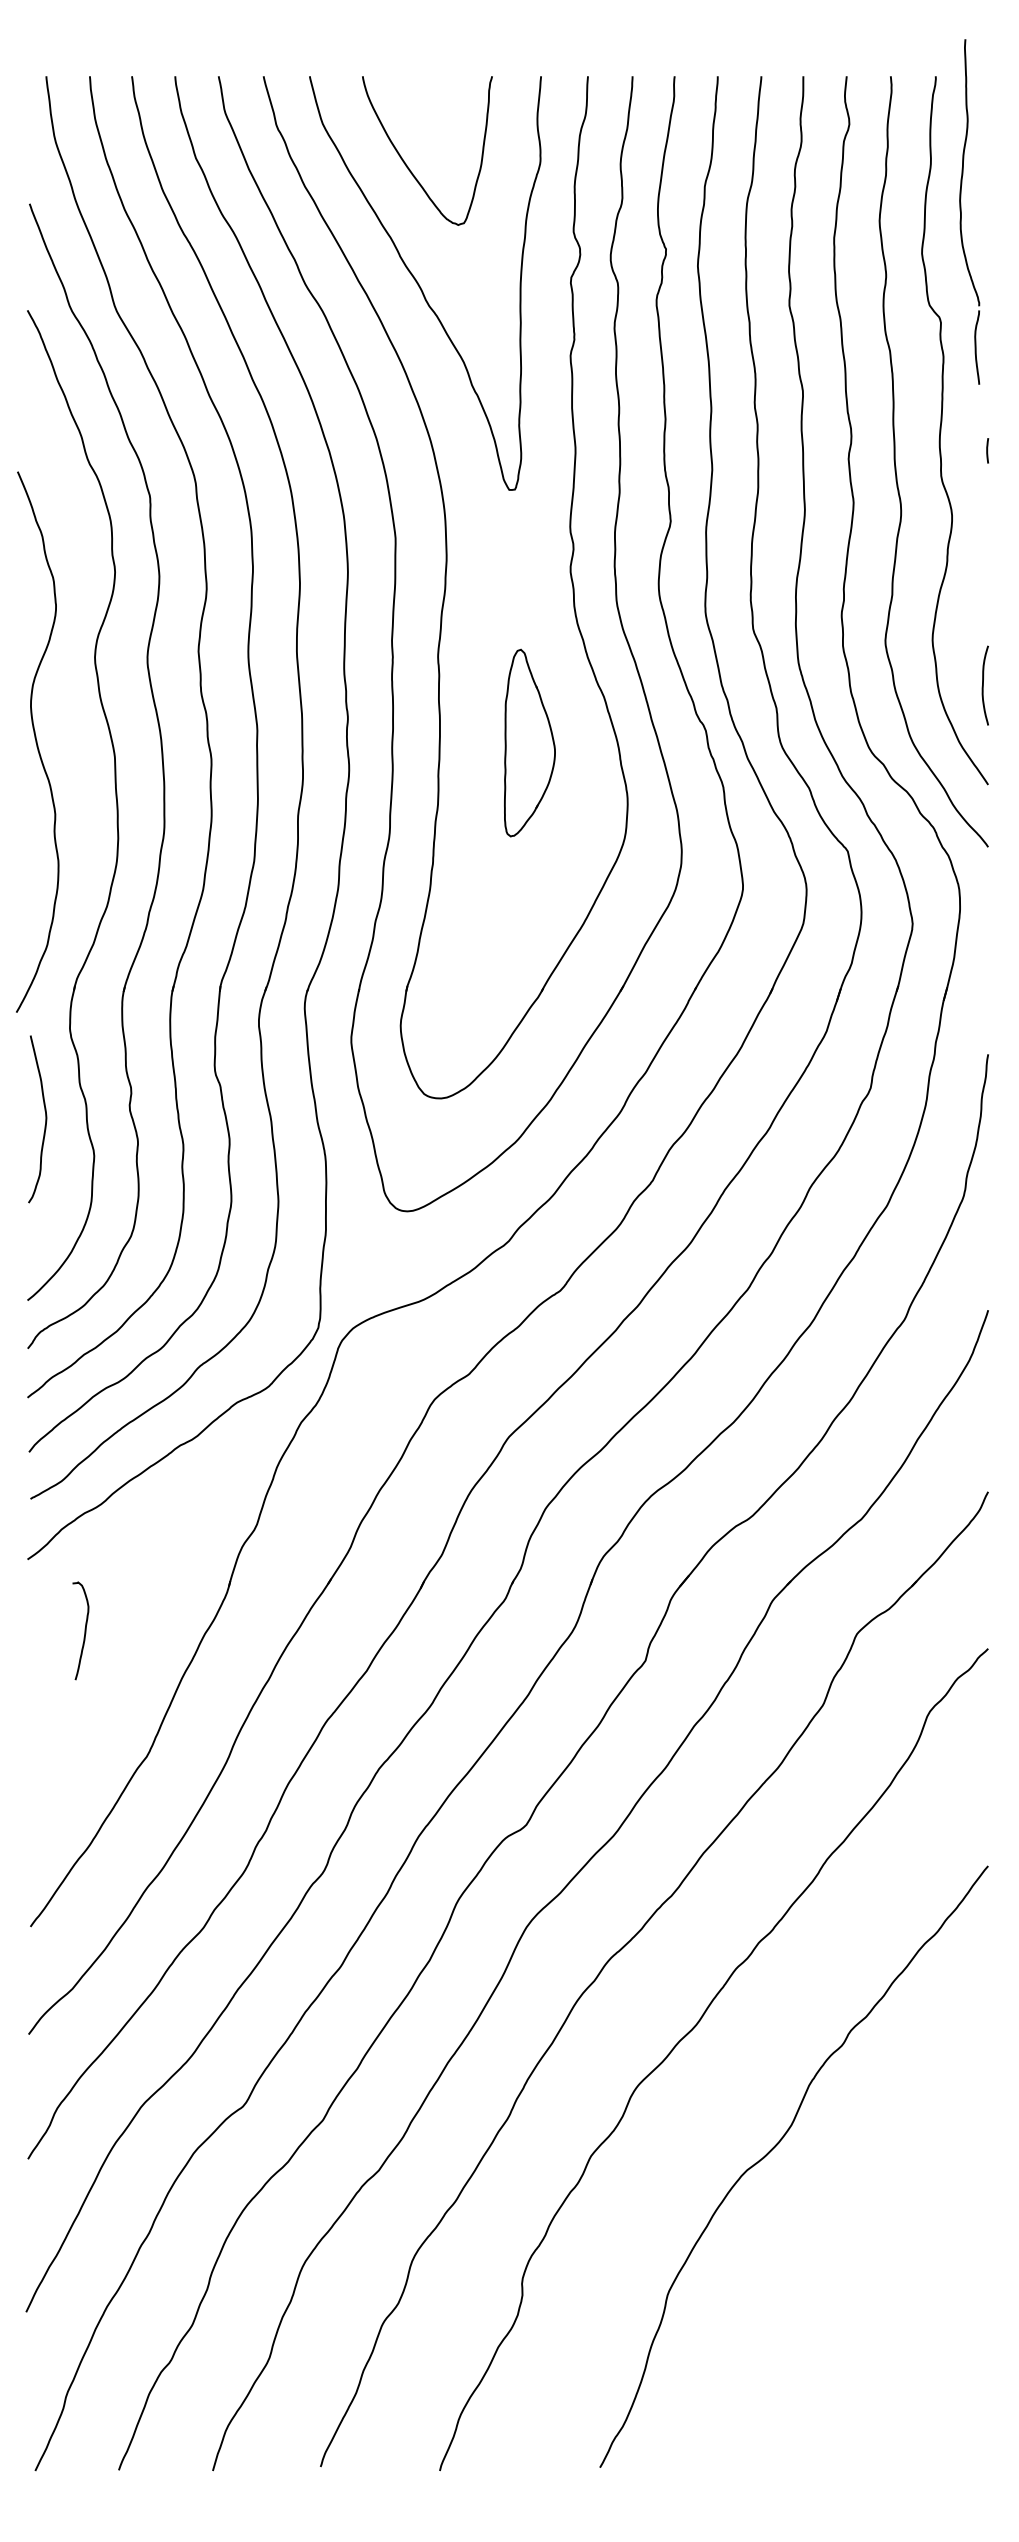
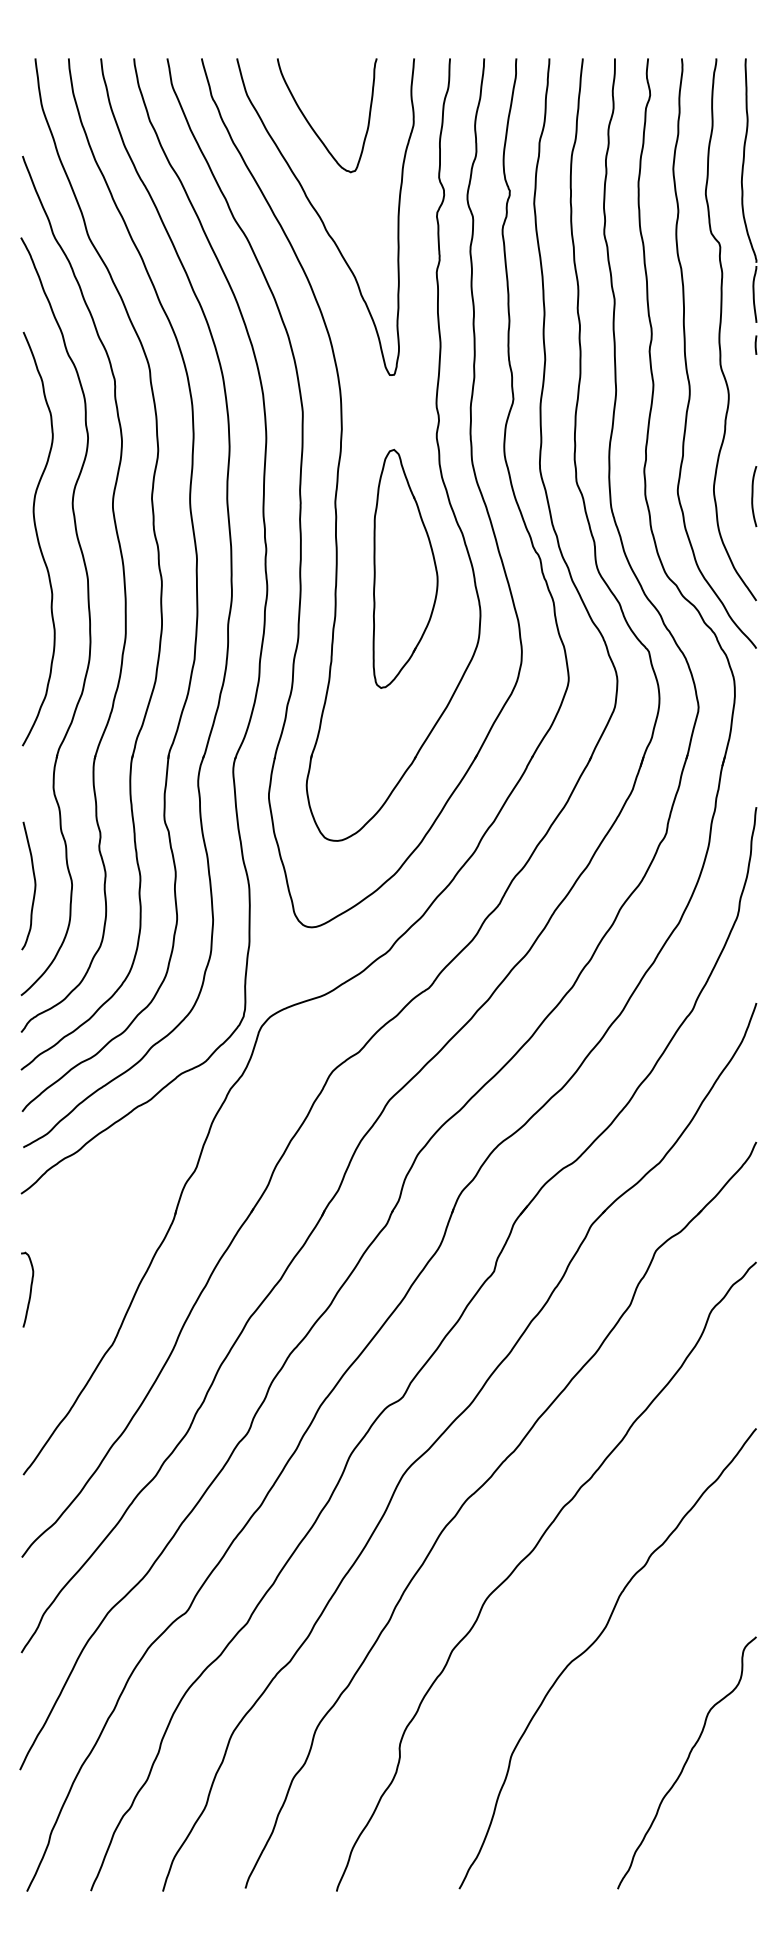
part: (961, 211) -> (742, 190), moved
curve: (983, 685) -> (752, 496), moved
curve: (37, 741) -> (38, 538), moved
part: (529, 742) -> (405, 568), size x1.67
curve: (45, 1119) -> (34, 886), moved
curve: (84, 1630) -> (30, 1289), moved
curve: (897, 2302) -> (687, 1762), added

